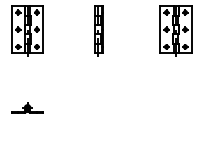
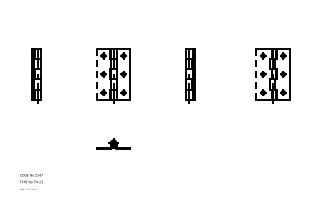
line: (11, 28) -> (96, 73), solid -> dashed
line: (160, 28) -> (256, 73), solid -> dashed
part: (27, 107) -> (113, 143), moved

